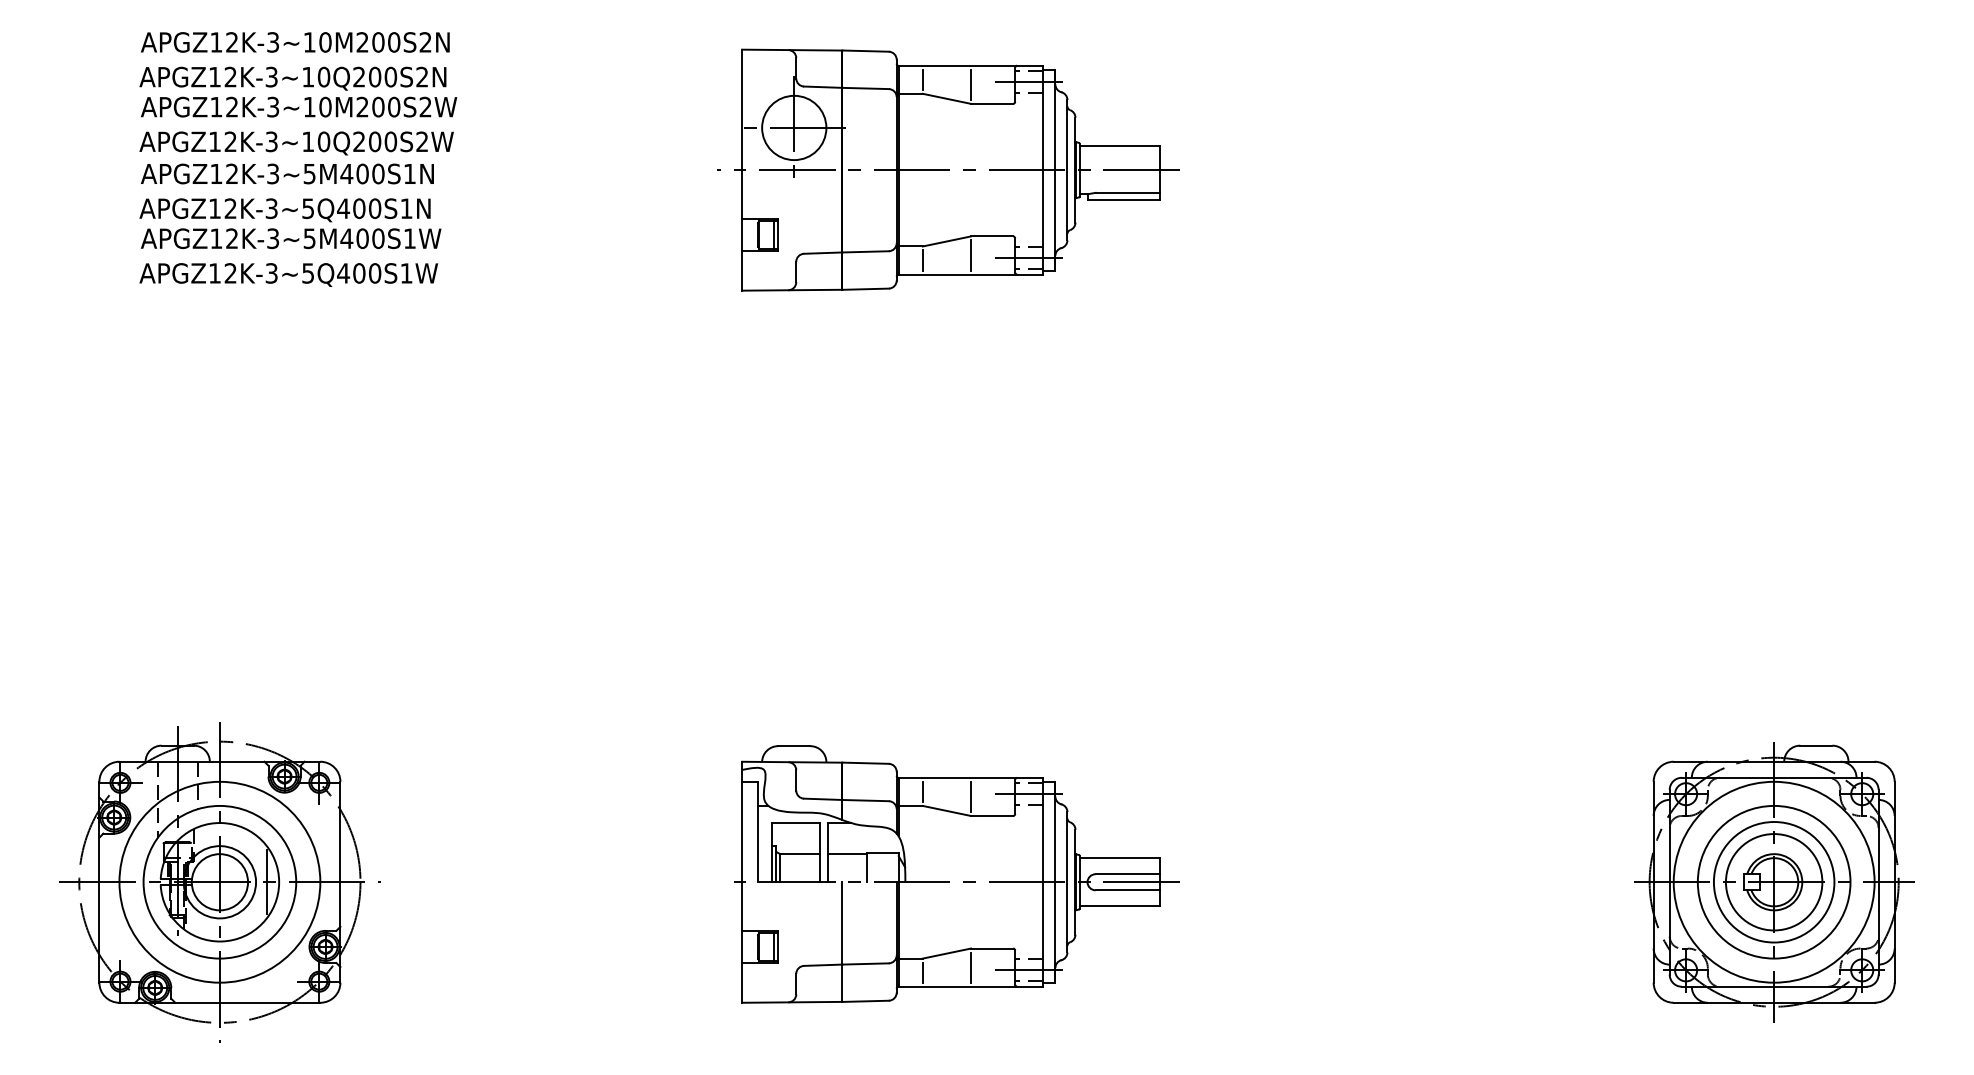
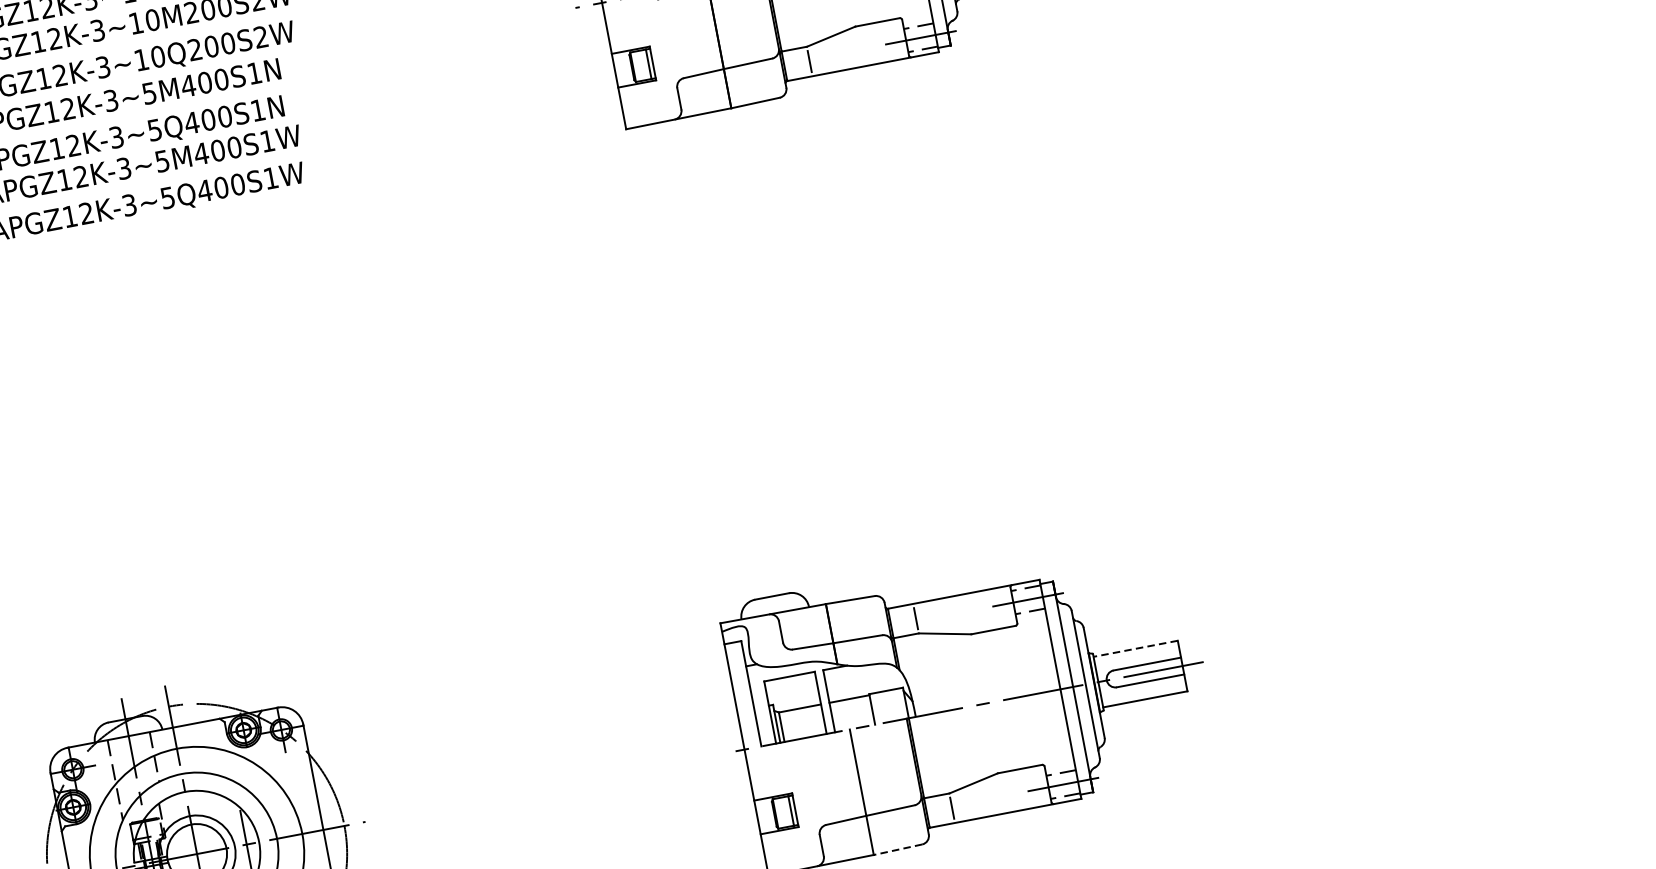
line: (971, 255) -> (859, 46), removed
line: (971, 796) -> (967, 613), removed
line: (1119, 858) -> (1135, 649), solid -> dashed
line: (971, 967) -> (1002, 793), removed
line: (865, 1001) -> (897, 849), solid -> dashed

